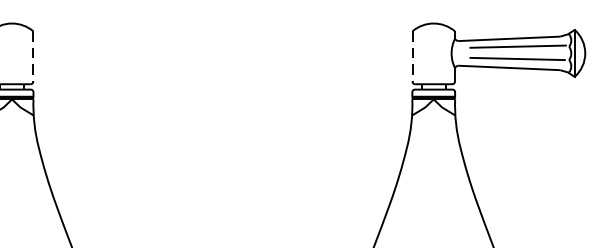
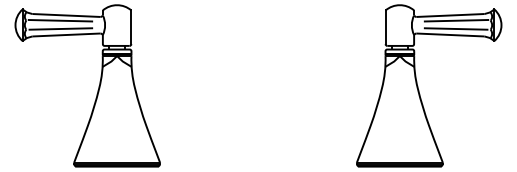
line: (33, 56) -> (131, 27), dashed -> solid
line: (412, 56) -> (385, 27), dashed -> solid

